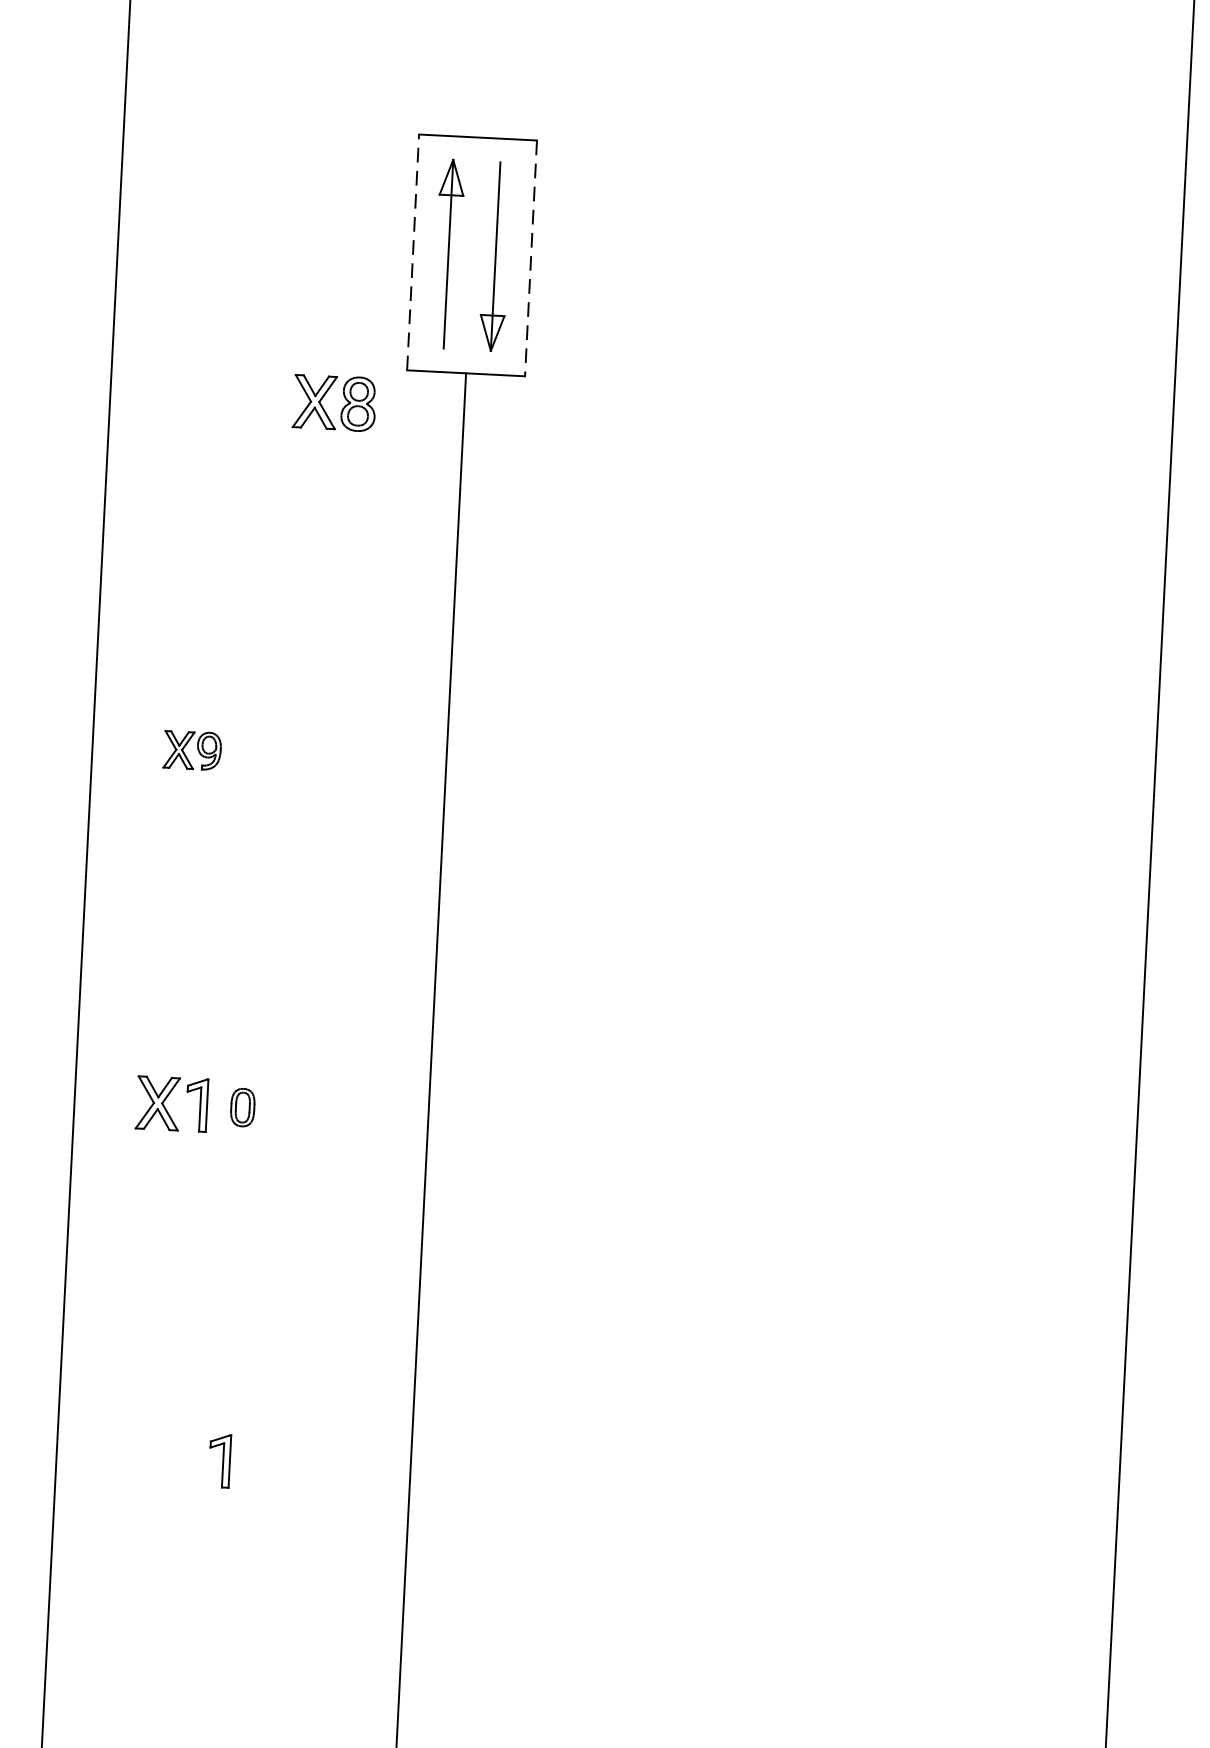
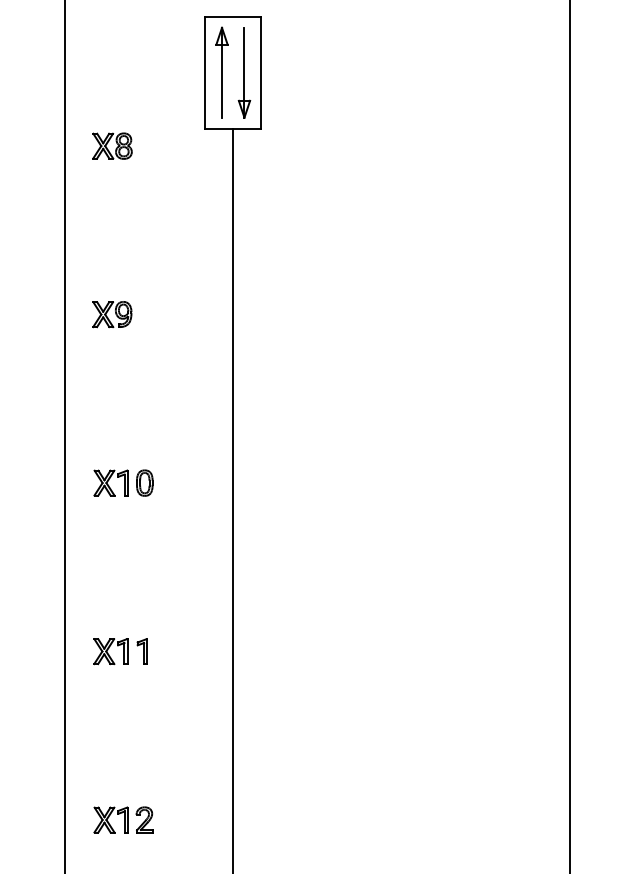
line: (413, 251) -> (205, 72), dashed -> solid
line: (531, 259) -> (261, 73), dashed -> solid
part: (334, 401) -> (112, 145), moved
part: (192, 750) -> (112, 314), size x1.43
part: (242, 1106) -> (144, 482), size x1.43
part: (152, 1457) -> (110, 651), added

